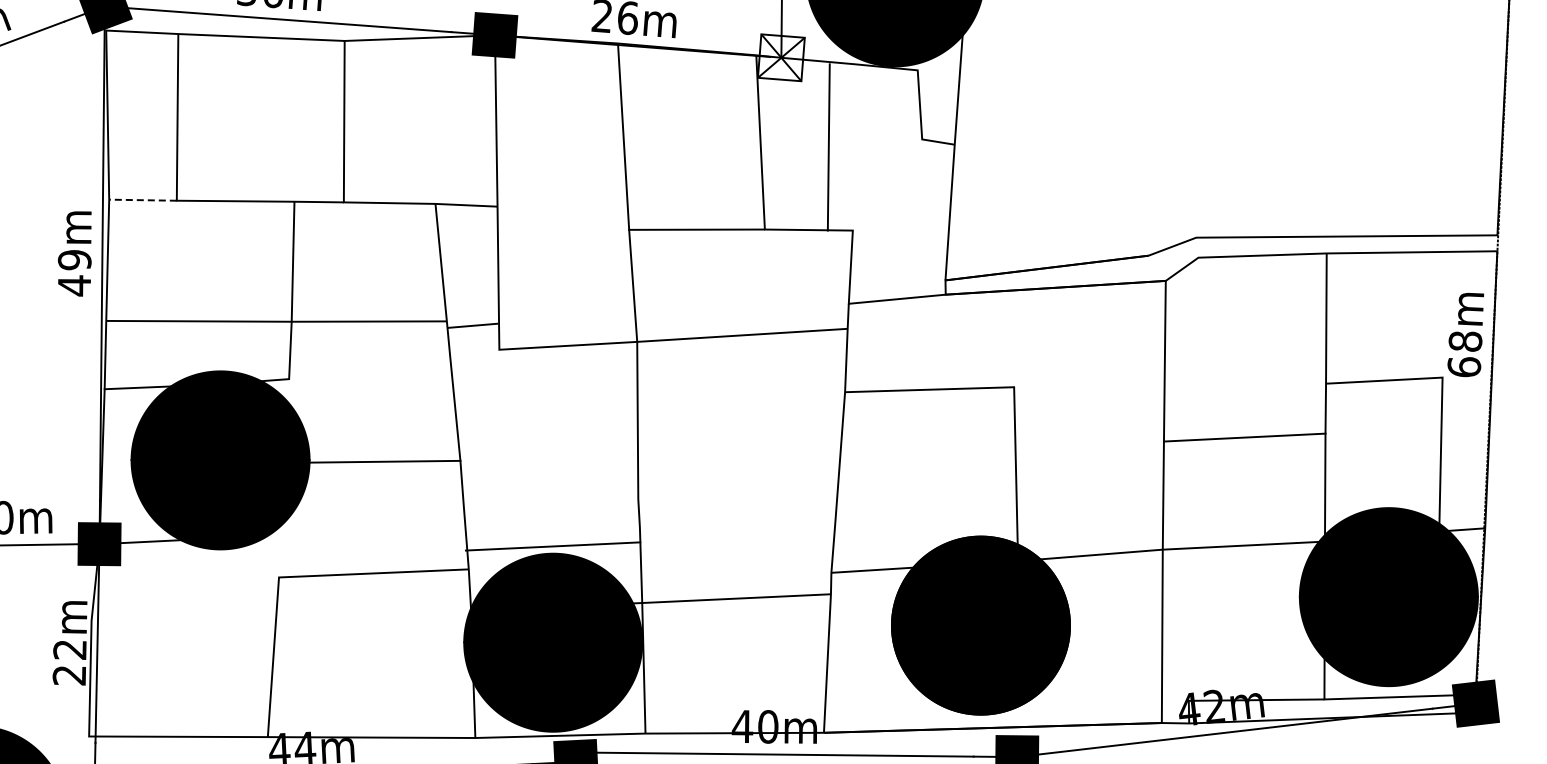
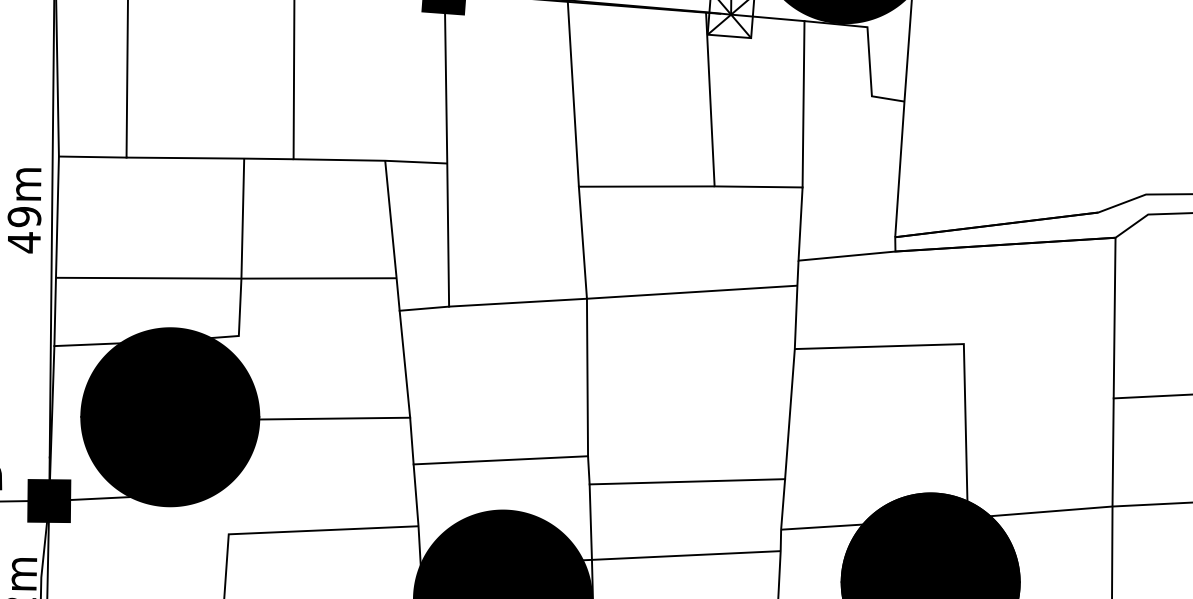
line: (828, 147) -> (803, 104), moved
line: (143, 200) -> (93, 157), dashed -> solid
line: (472, 325) -> (424, 308), moved
line: (737, 524) -> (687, 481), added
line: (552, 546) -> (500, 460), moved

